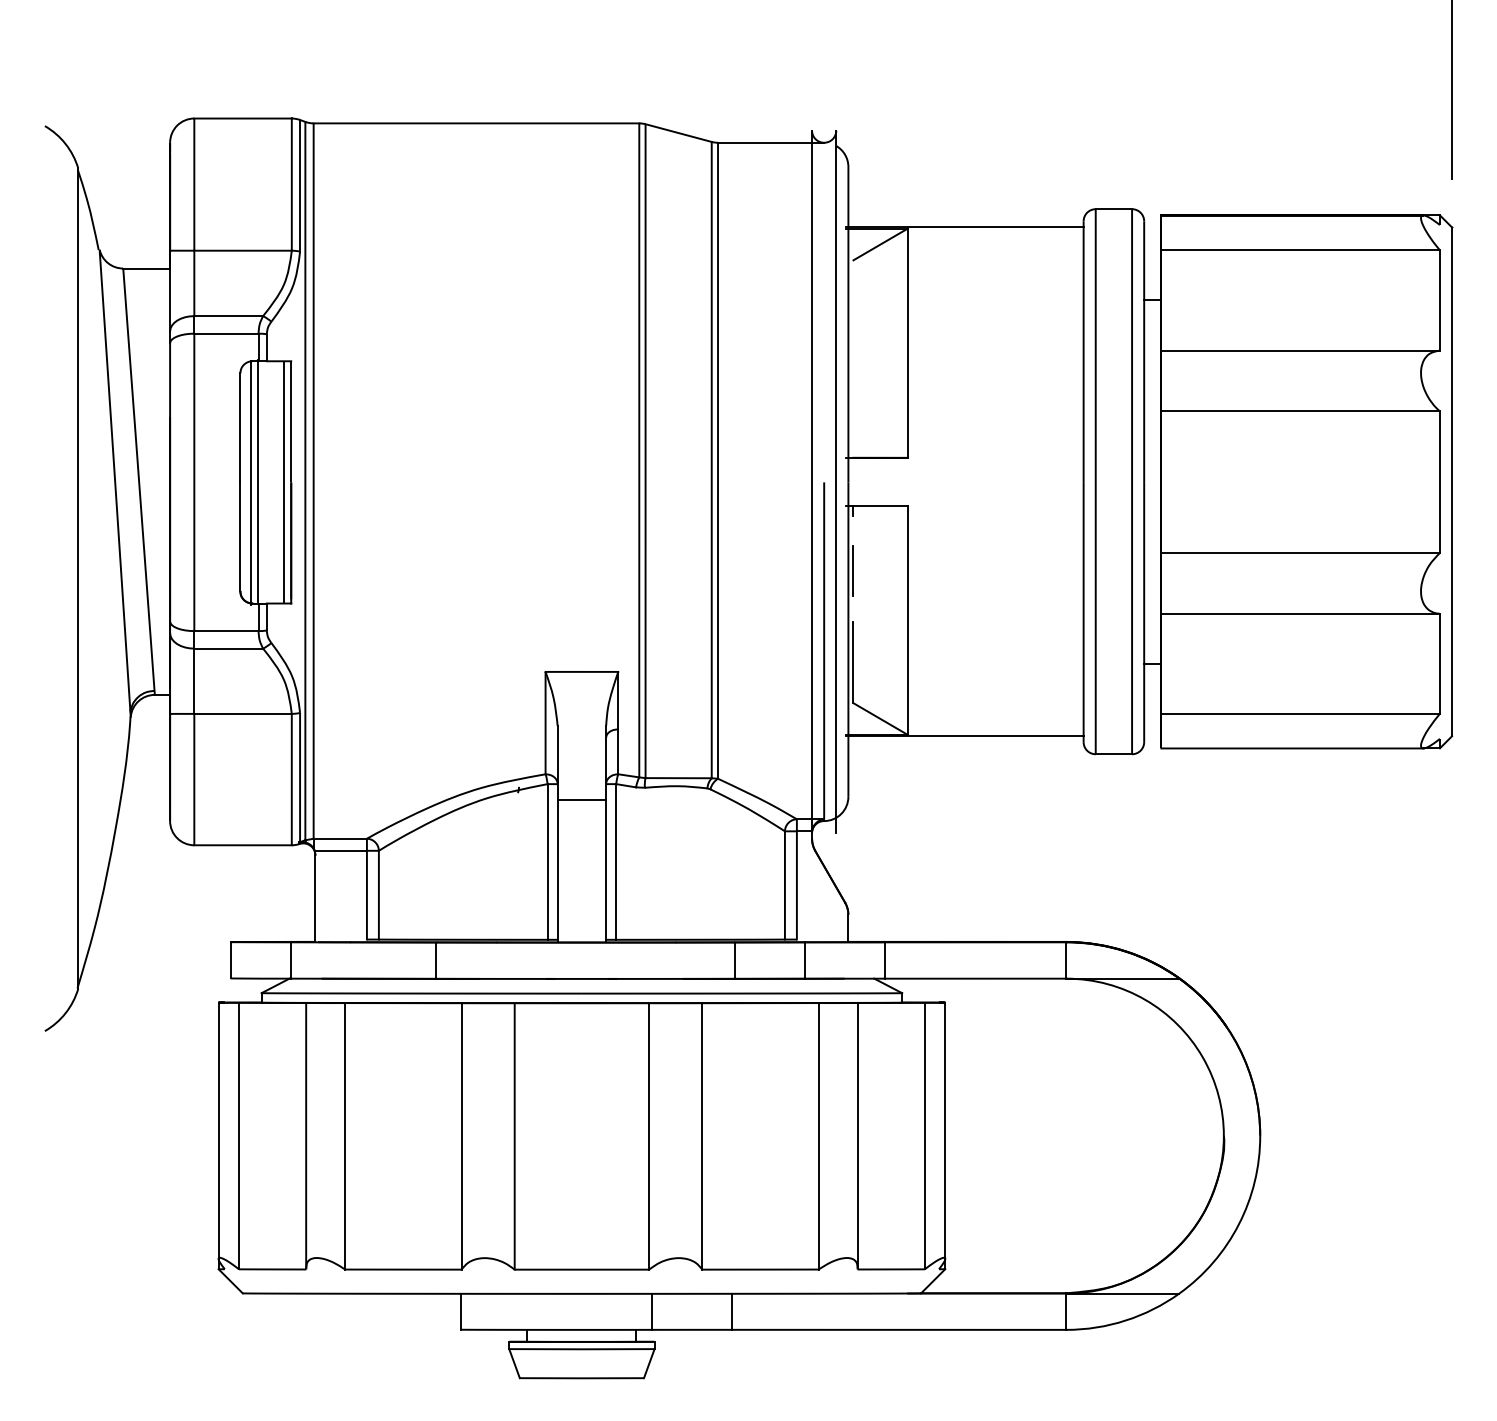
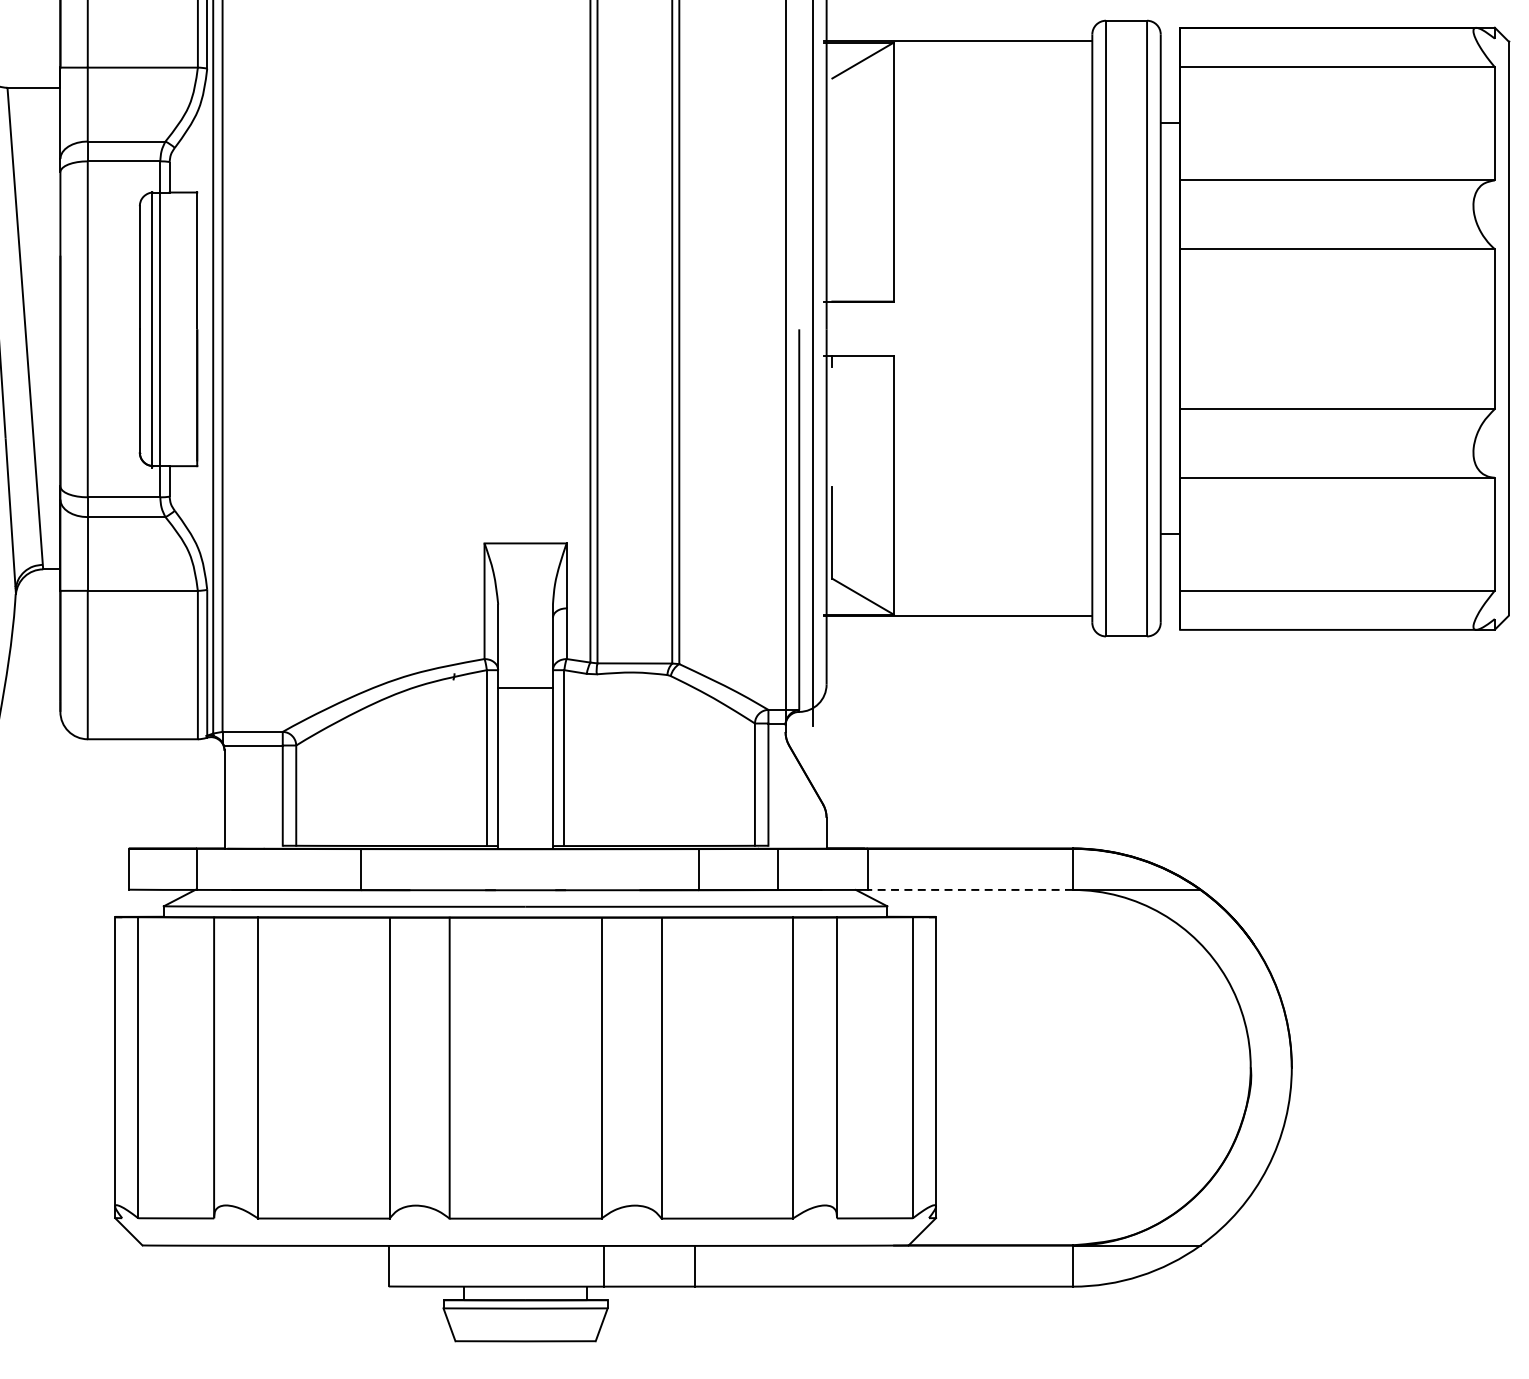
line: (284, 482) -> (189, 329), removed
line: (853, 570) -> (832, 428), removed
line: (975, 978) -> (970, 889), solid -> dashed

